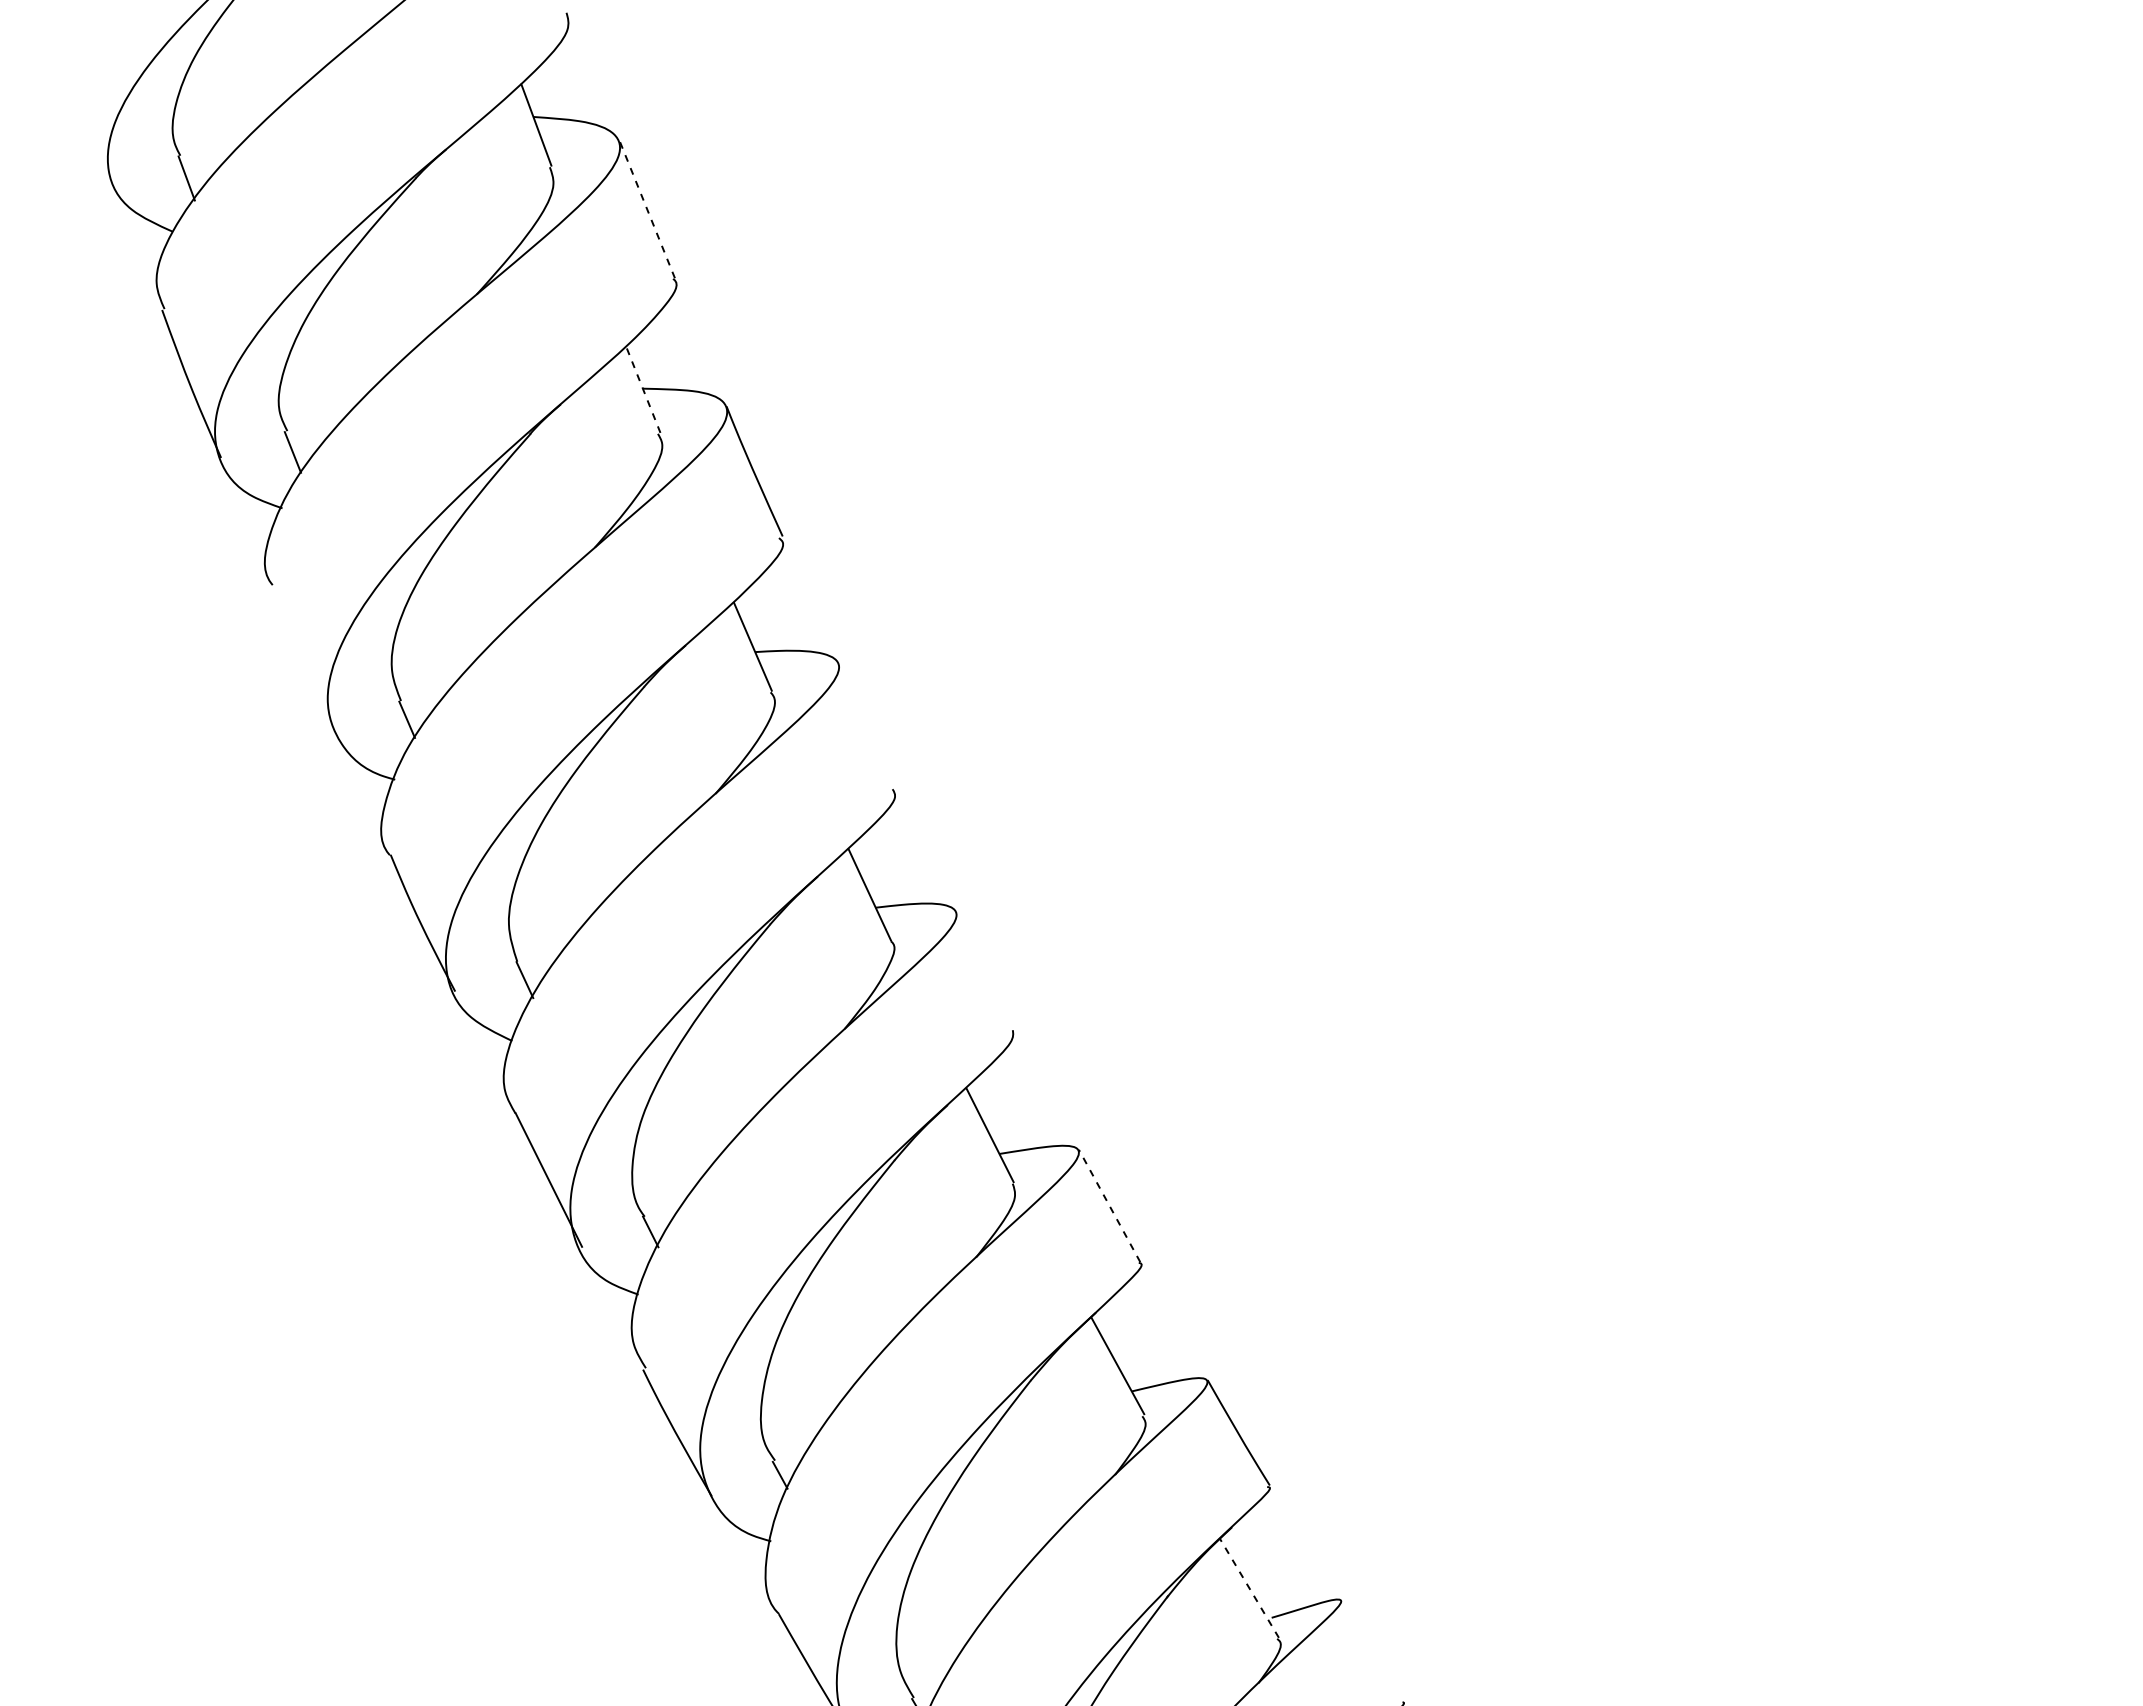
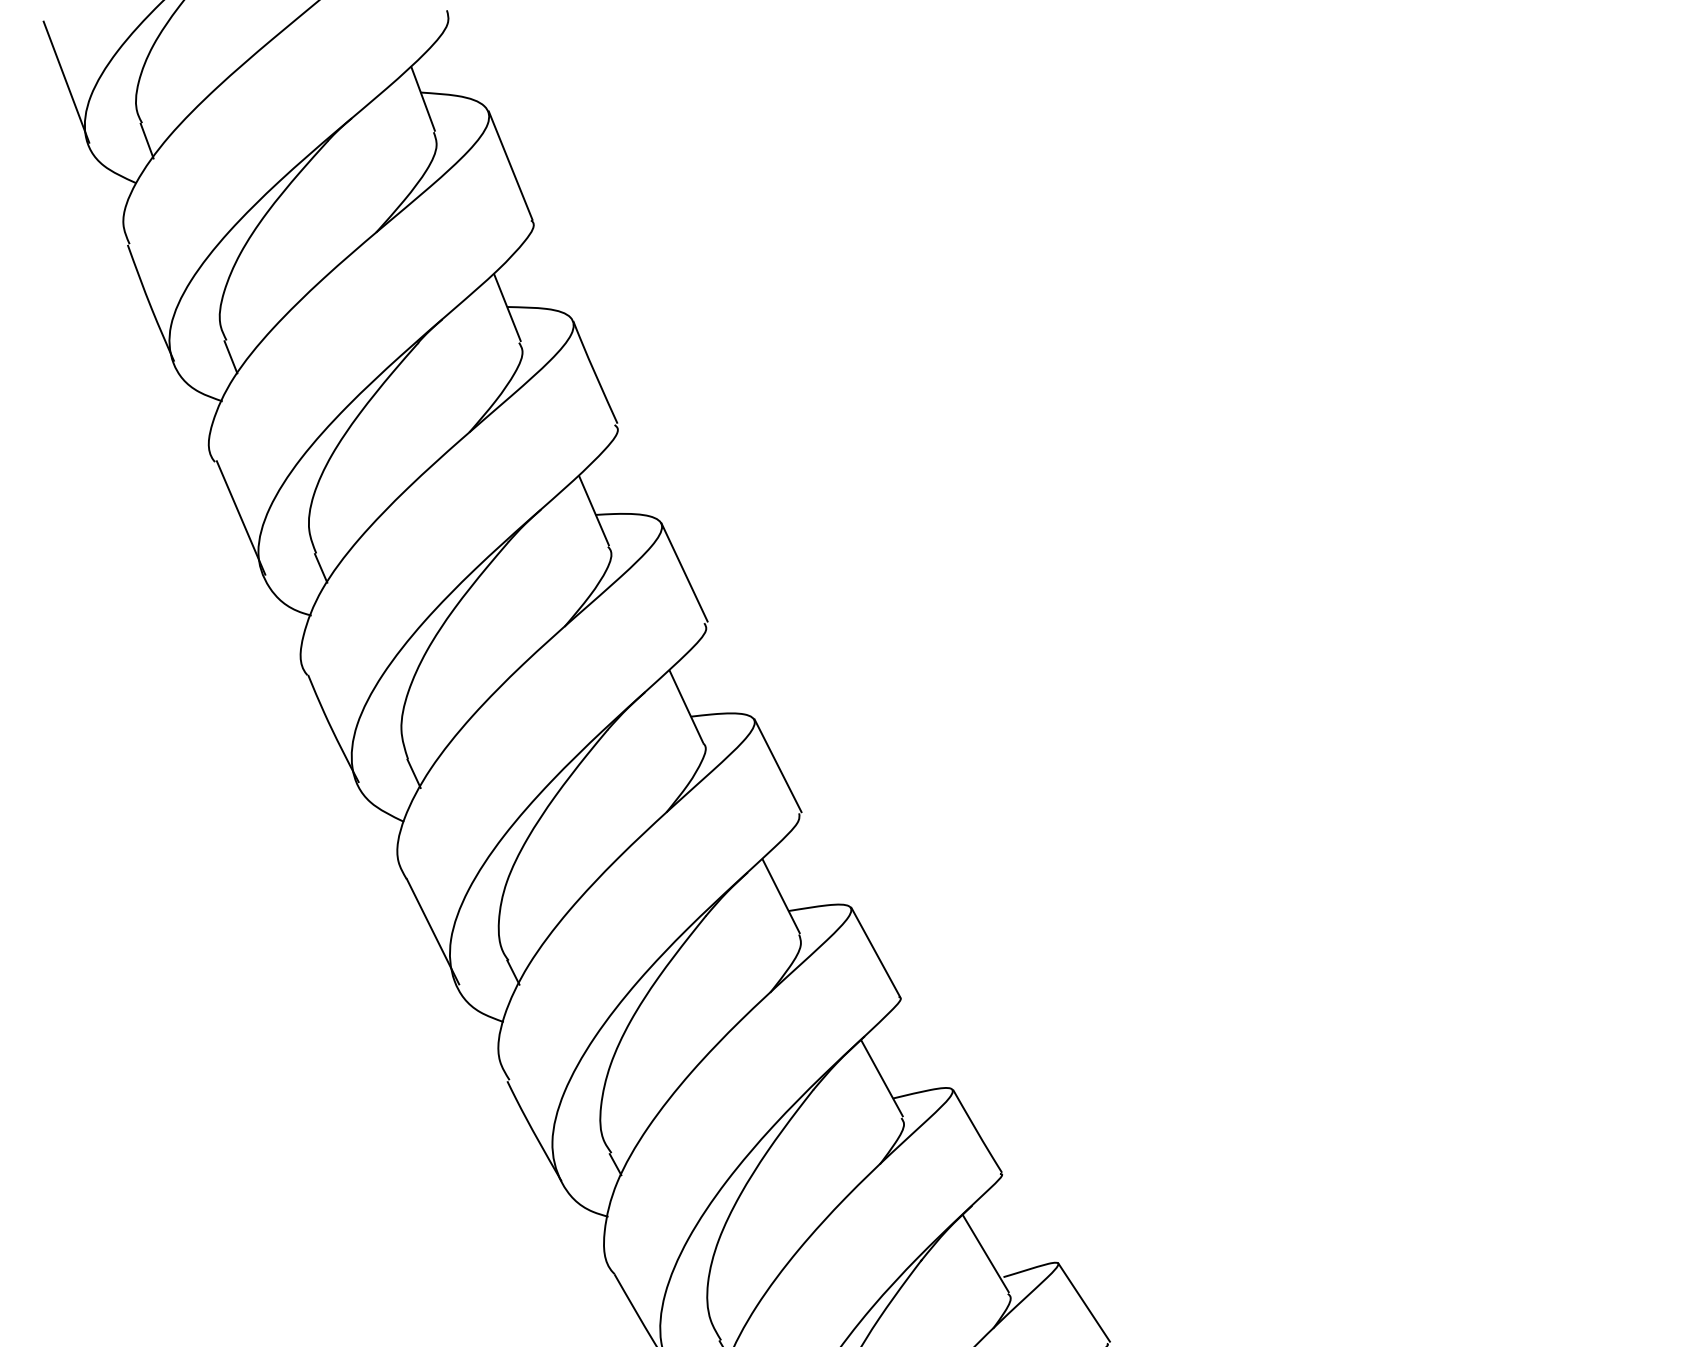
line: (84, 103) -> (66, 81), added
line: (647, 209) -> (510, 165), dashed -> solid
line: (642, 388) -> (506, 306), dashed -> solid
line: (305, 655) -> (240, 517), added
line: (867, 724) -> (684, 572), added
line: (985, 969) -> (777, 765), added
line: (1109, 1206) -> (875, 952), dashed -> solid
line: (1248, 1587) -> (985, 1253), dashed -> solid
line: (1373, 1649) -> (1083, 1302), added

